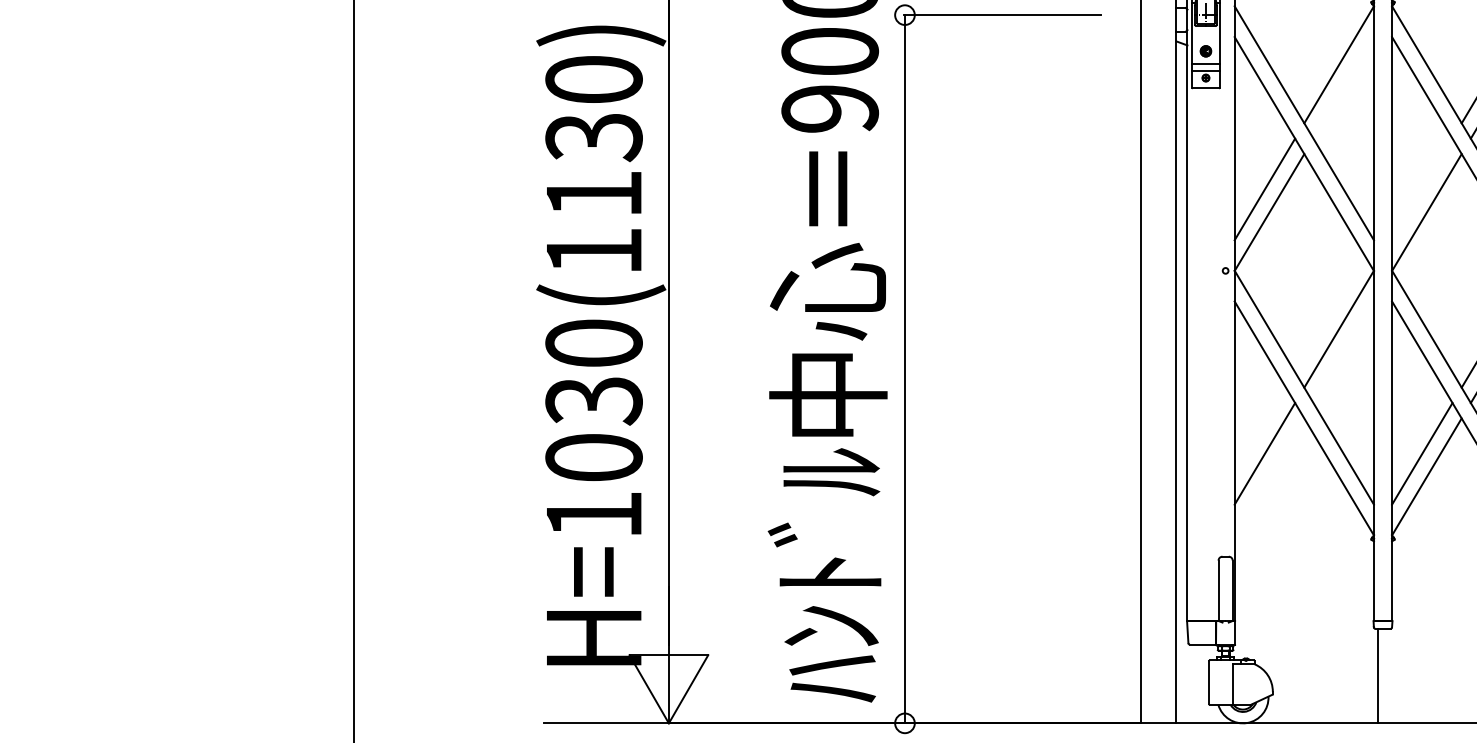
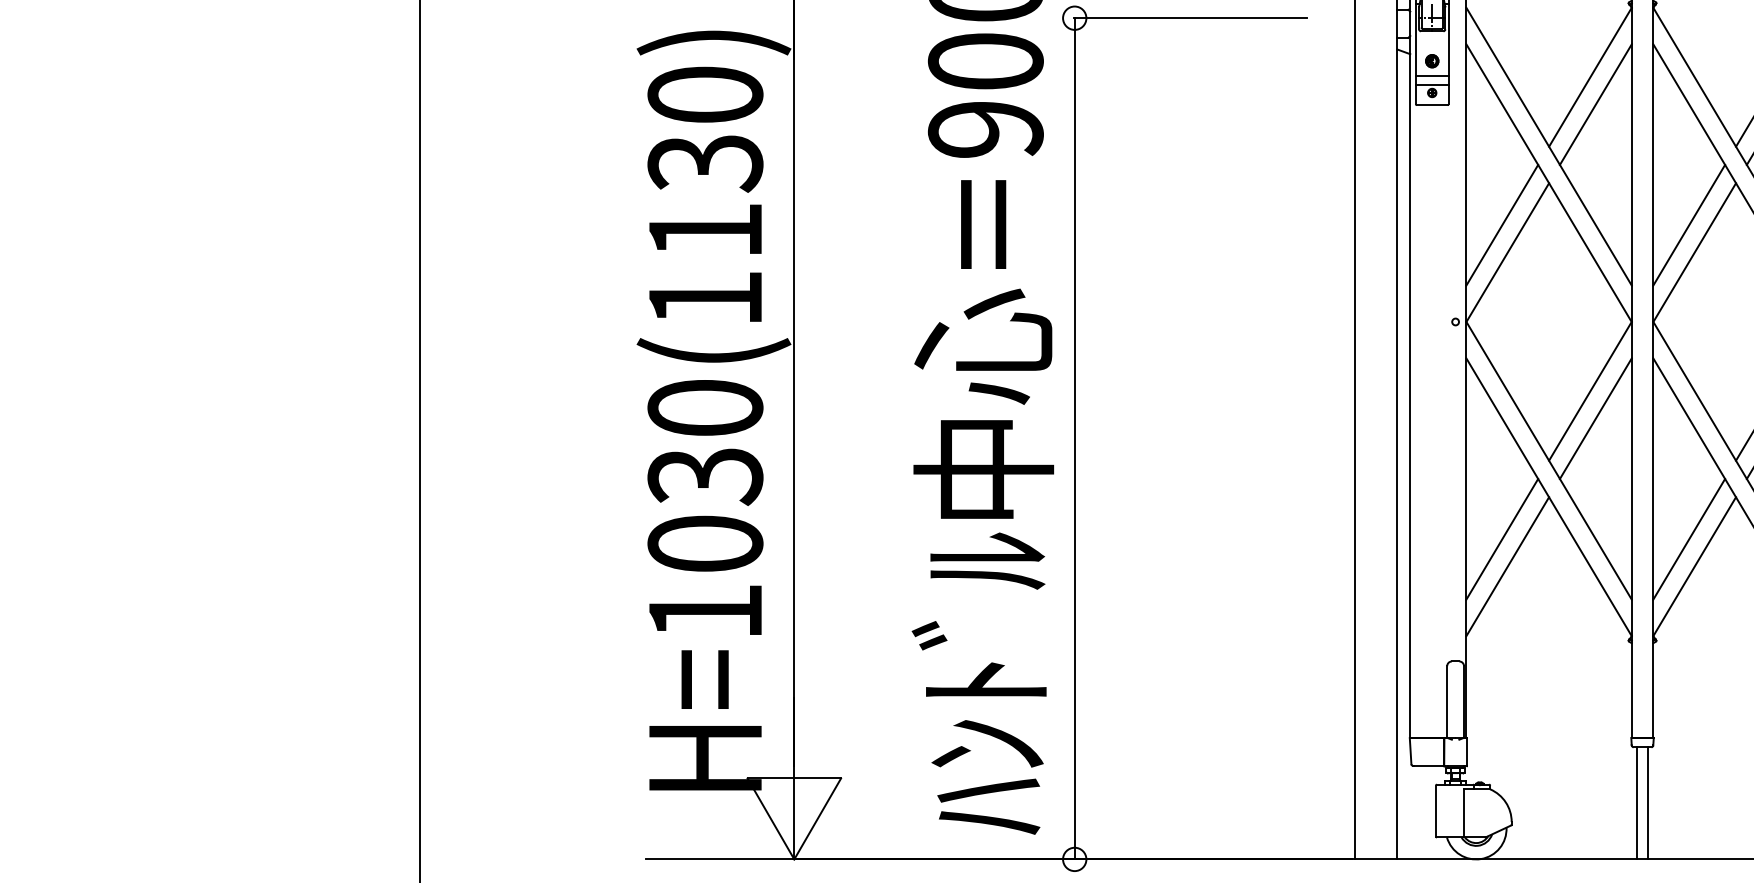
line: (1343, 87) -> (1595, 104), added
line: (1422, 188) -> (1689, 224), added
line: (1343, 352) -> (1595, 418), added
line: (1269, 476) -> (1507, 566), added
line: (1388, 676) -> (1648, 803), added

